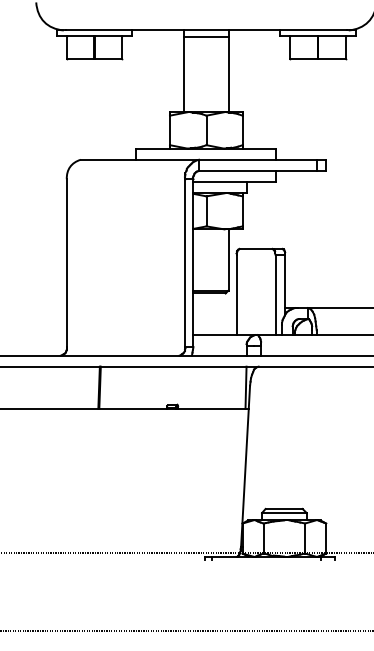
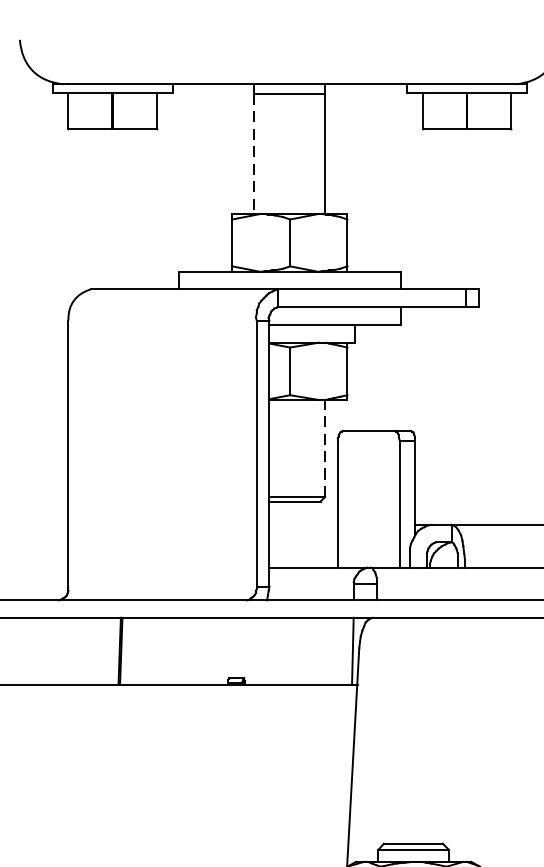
line: (183, 74) -> (253, 154), solid -> dashed
line: (228, 259) -> (325, 447), solid -> dashed

